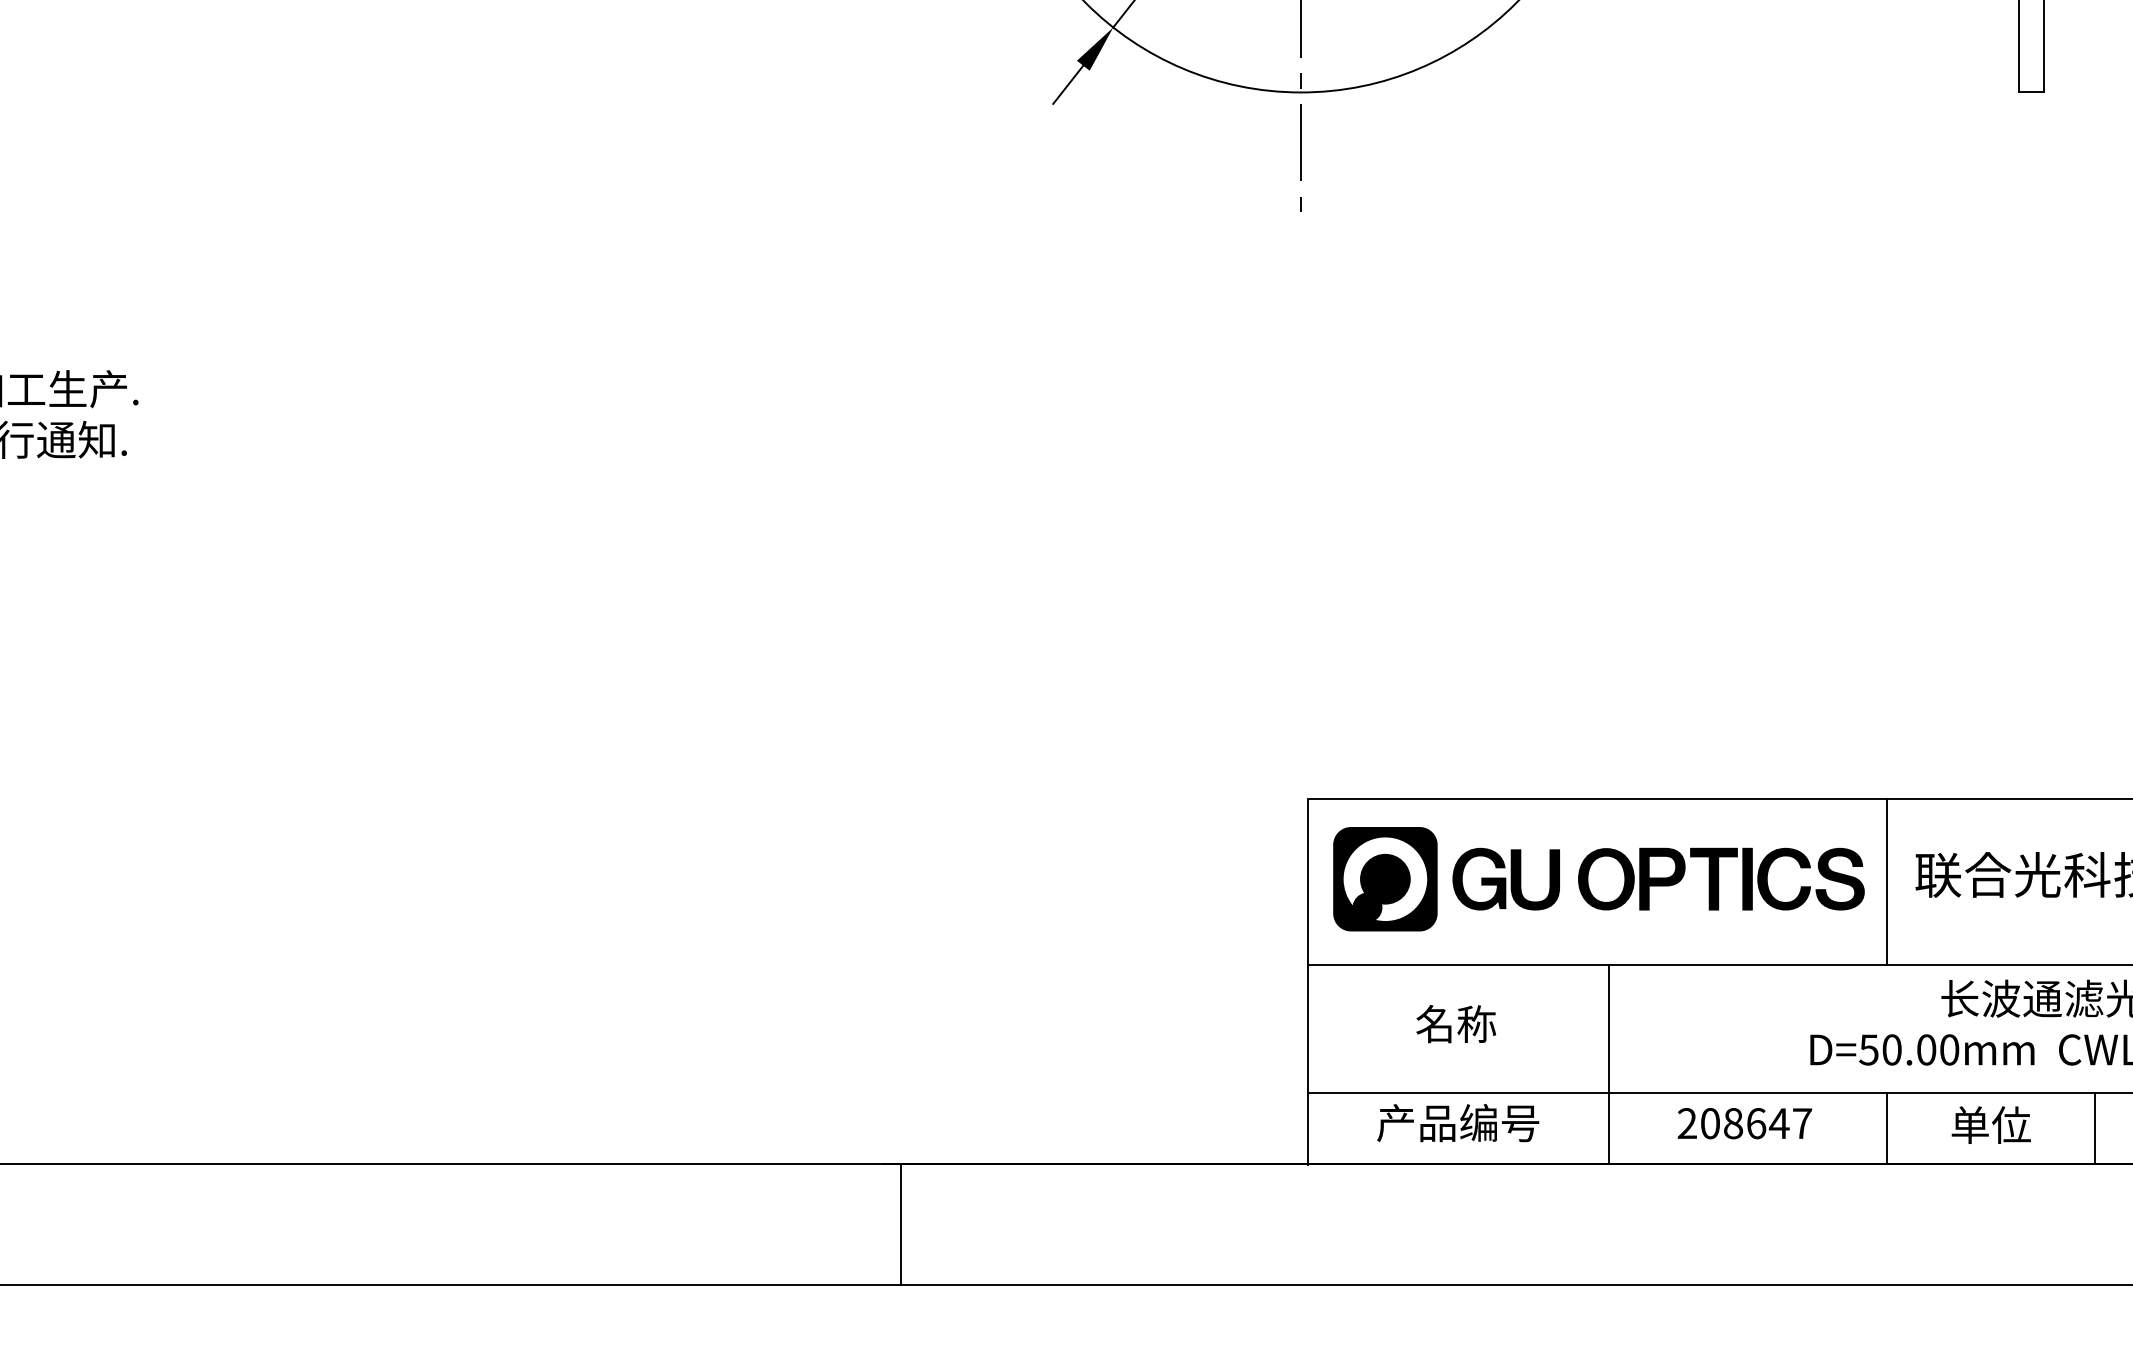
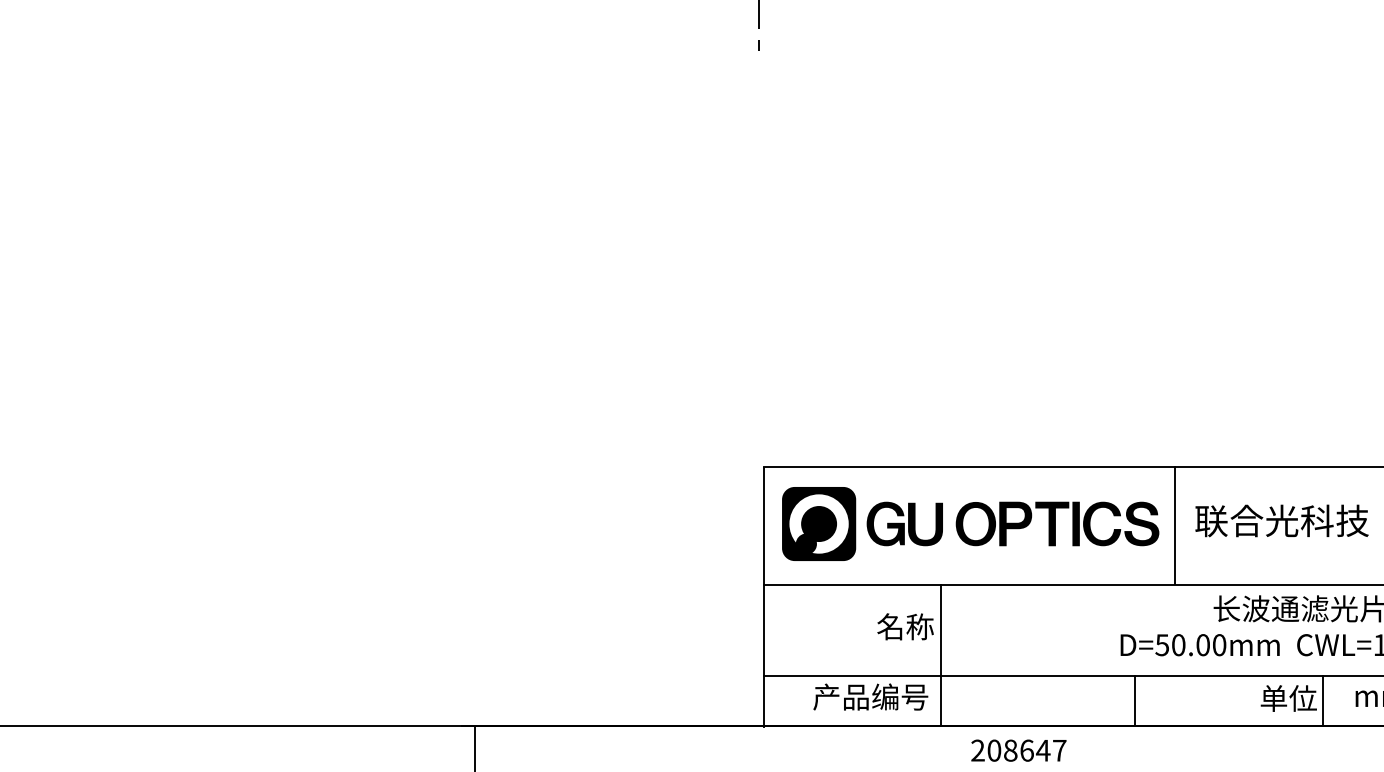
text: (1455, 1024) -> (905, 627), moved
line: (1608, 1064) -> (940, 655), moved
text: (1744, 1123) -> (1018, 750), moved
text: (1990, 1124) -> (1288, 698), moved
line: (1886, 1127) -> (1134, 700), moved

